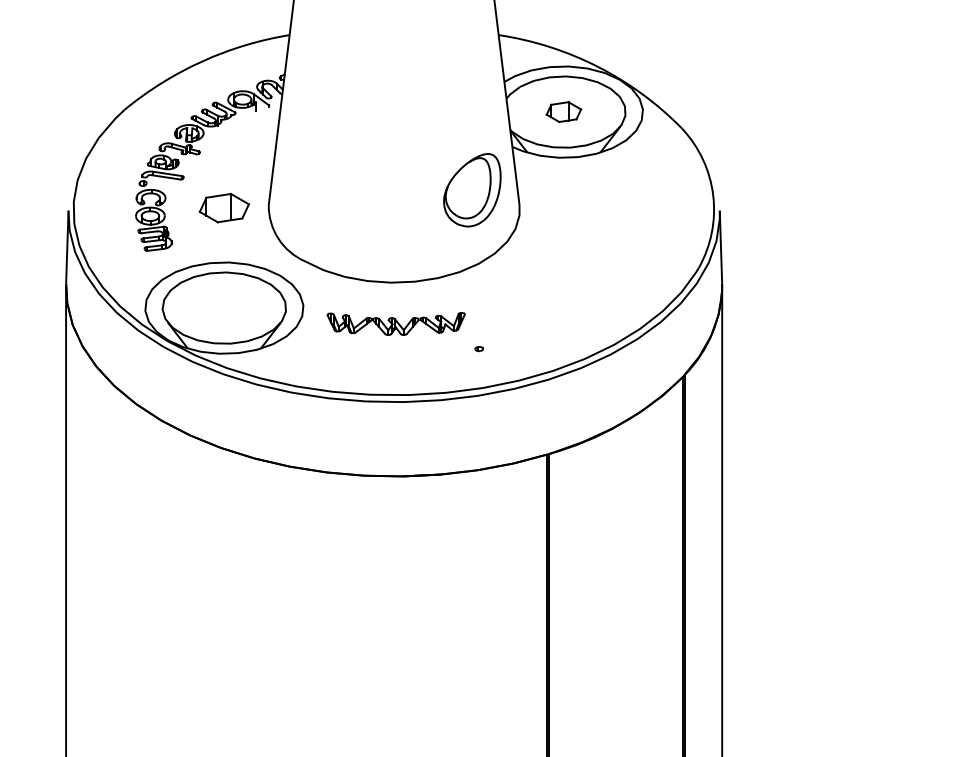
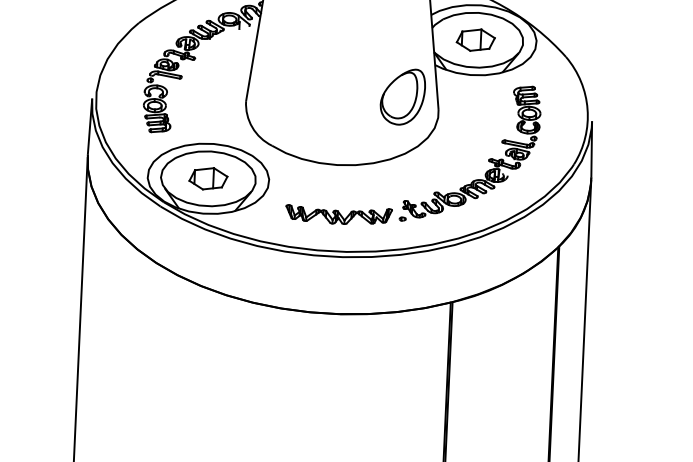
part: (563, 111) -> (475, 39), size x1.43
part: (223, 208) -> (207, 179), moved
part: (587, 266) -> (488, 159), added
part: (395, 323) -> (338, 214), moved

